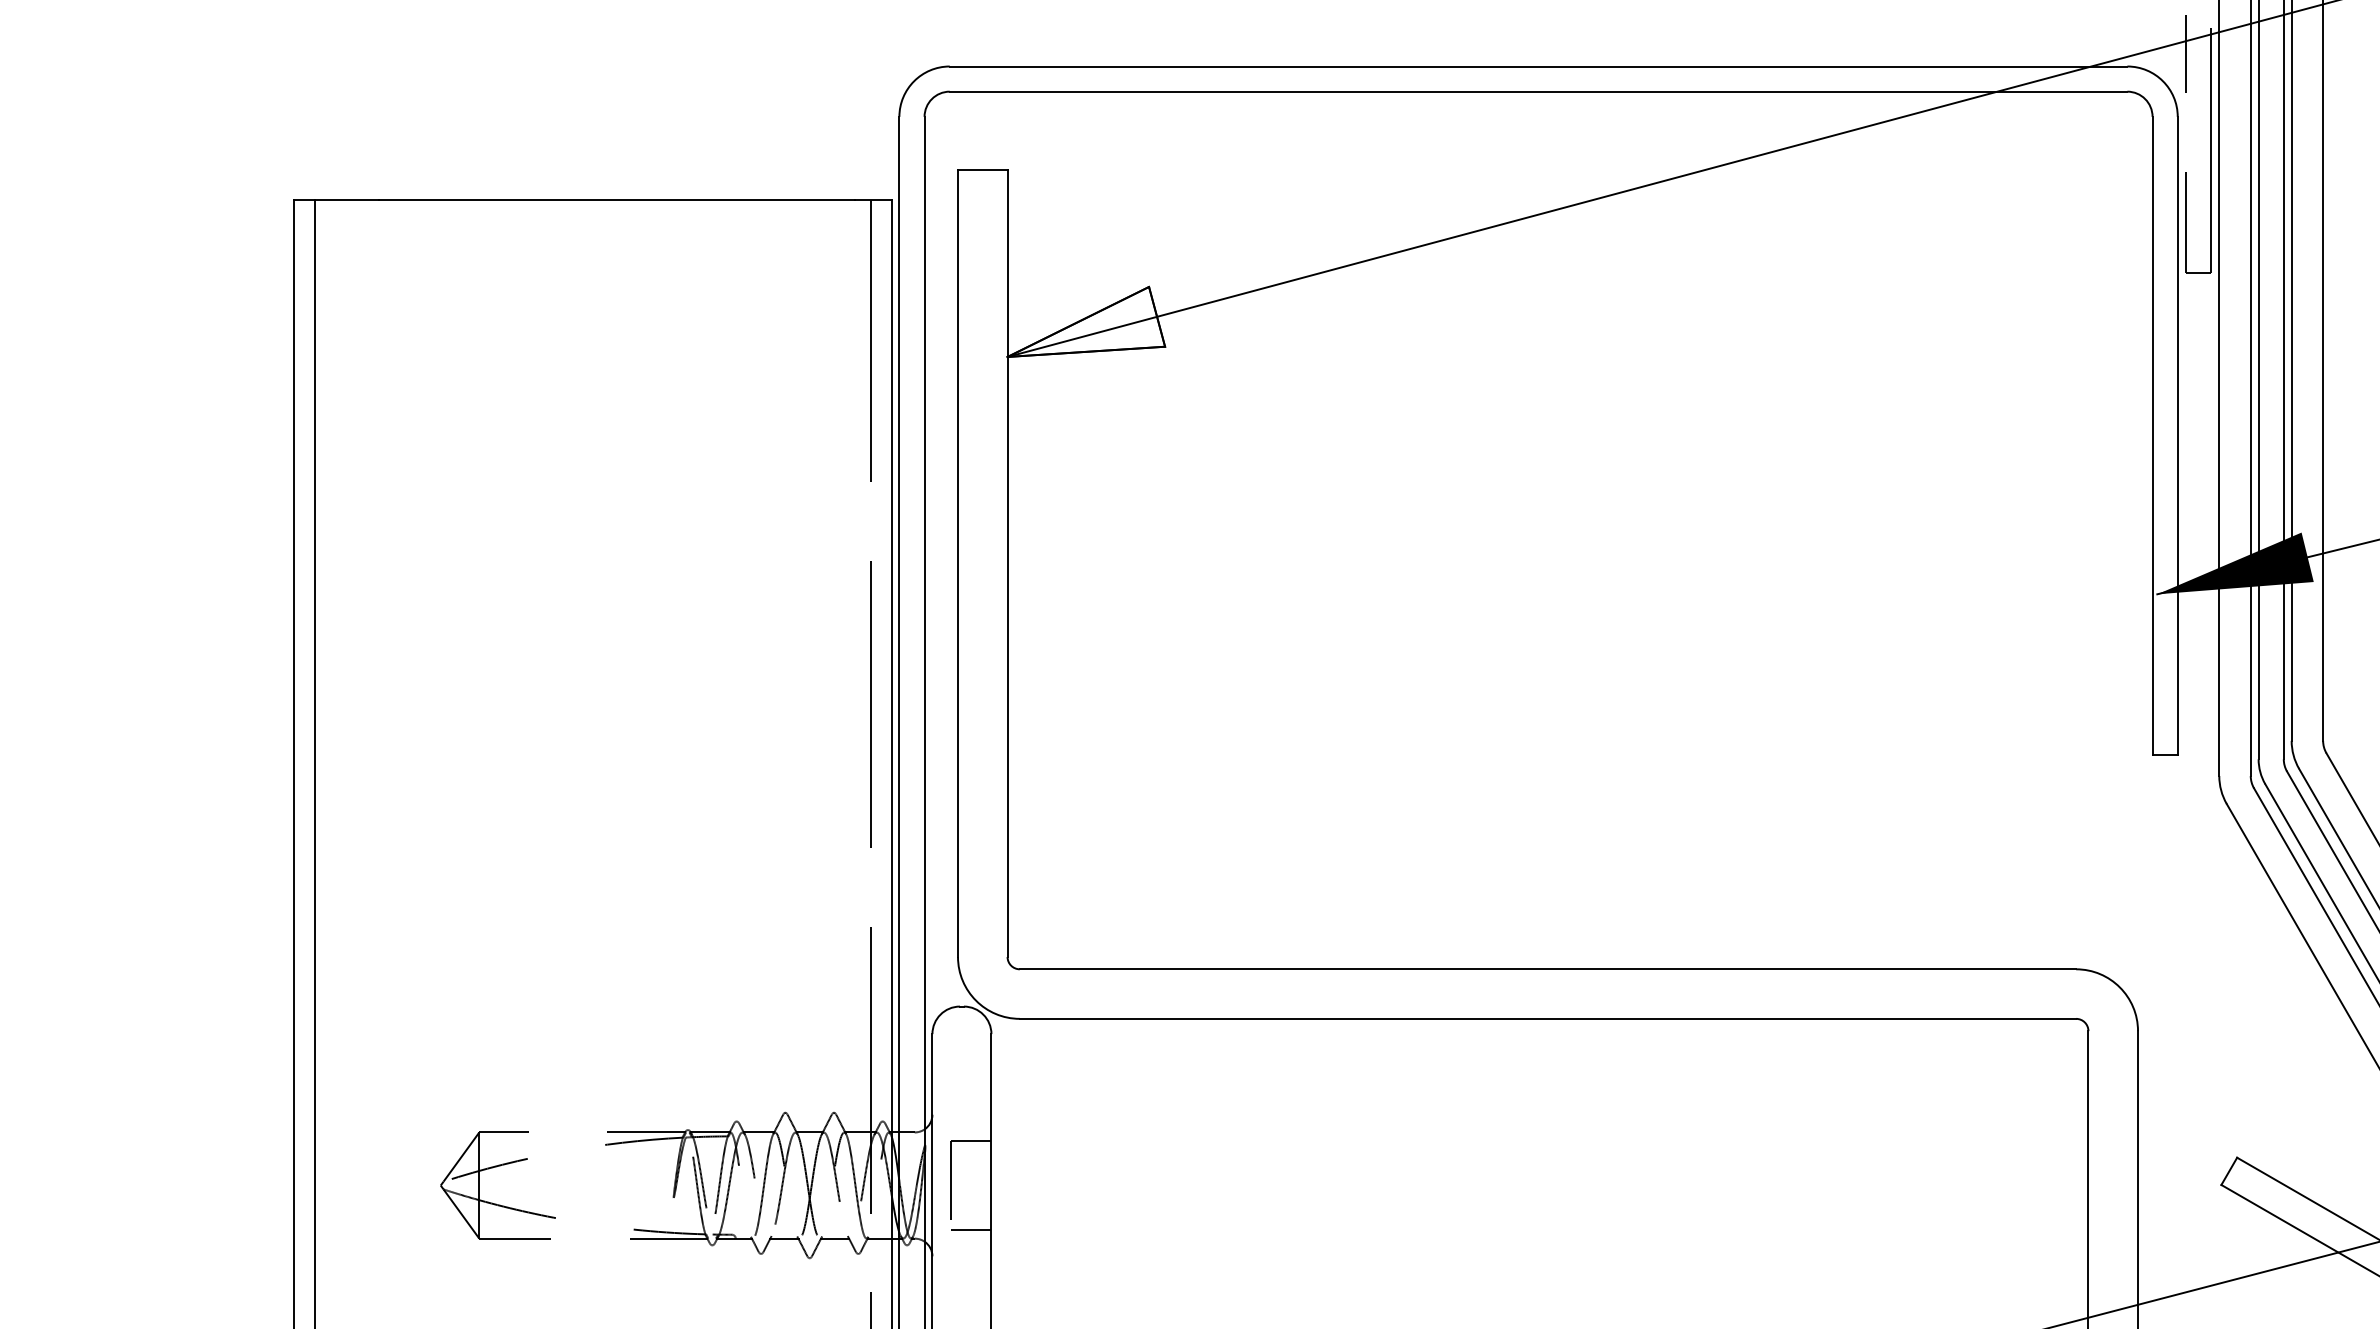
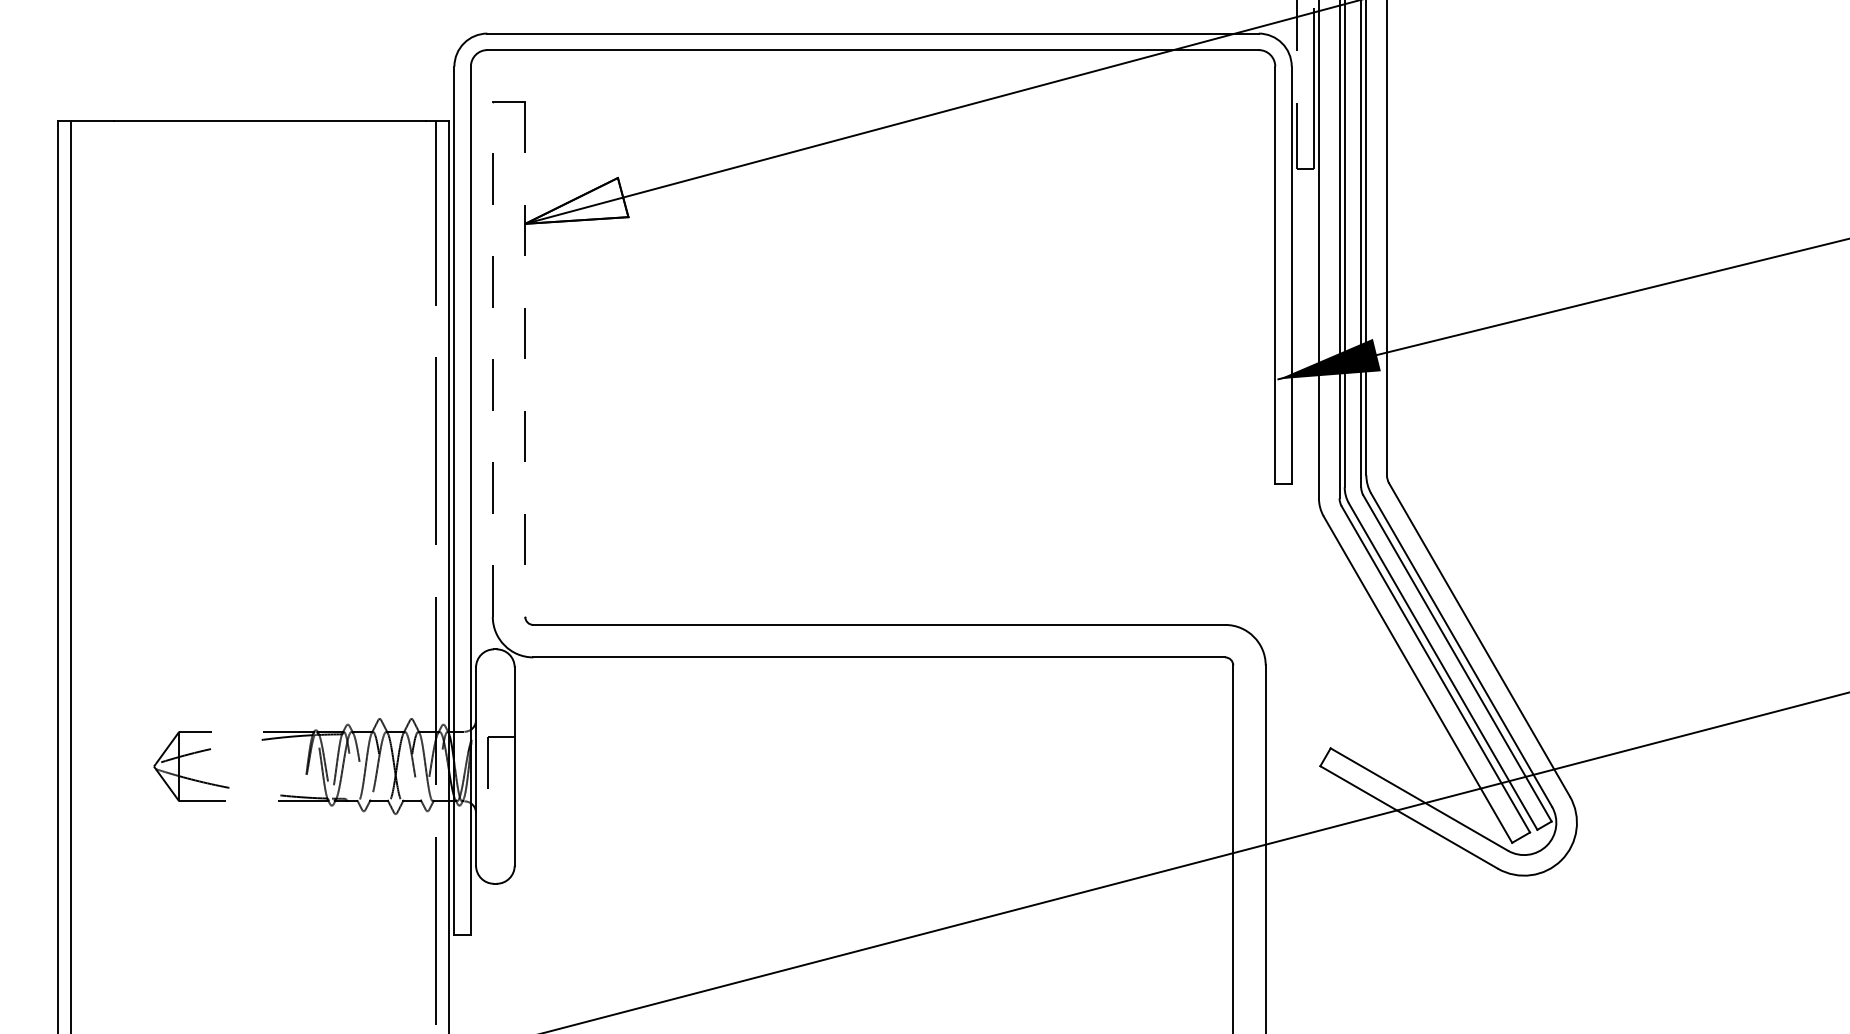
line: (957, 564) -> (492, 359), solid -> dashed
line: (1007, 564) -> (525, 359), solid -> dashed
line: (969, 1229) -> (500, 795), removed

